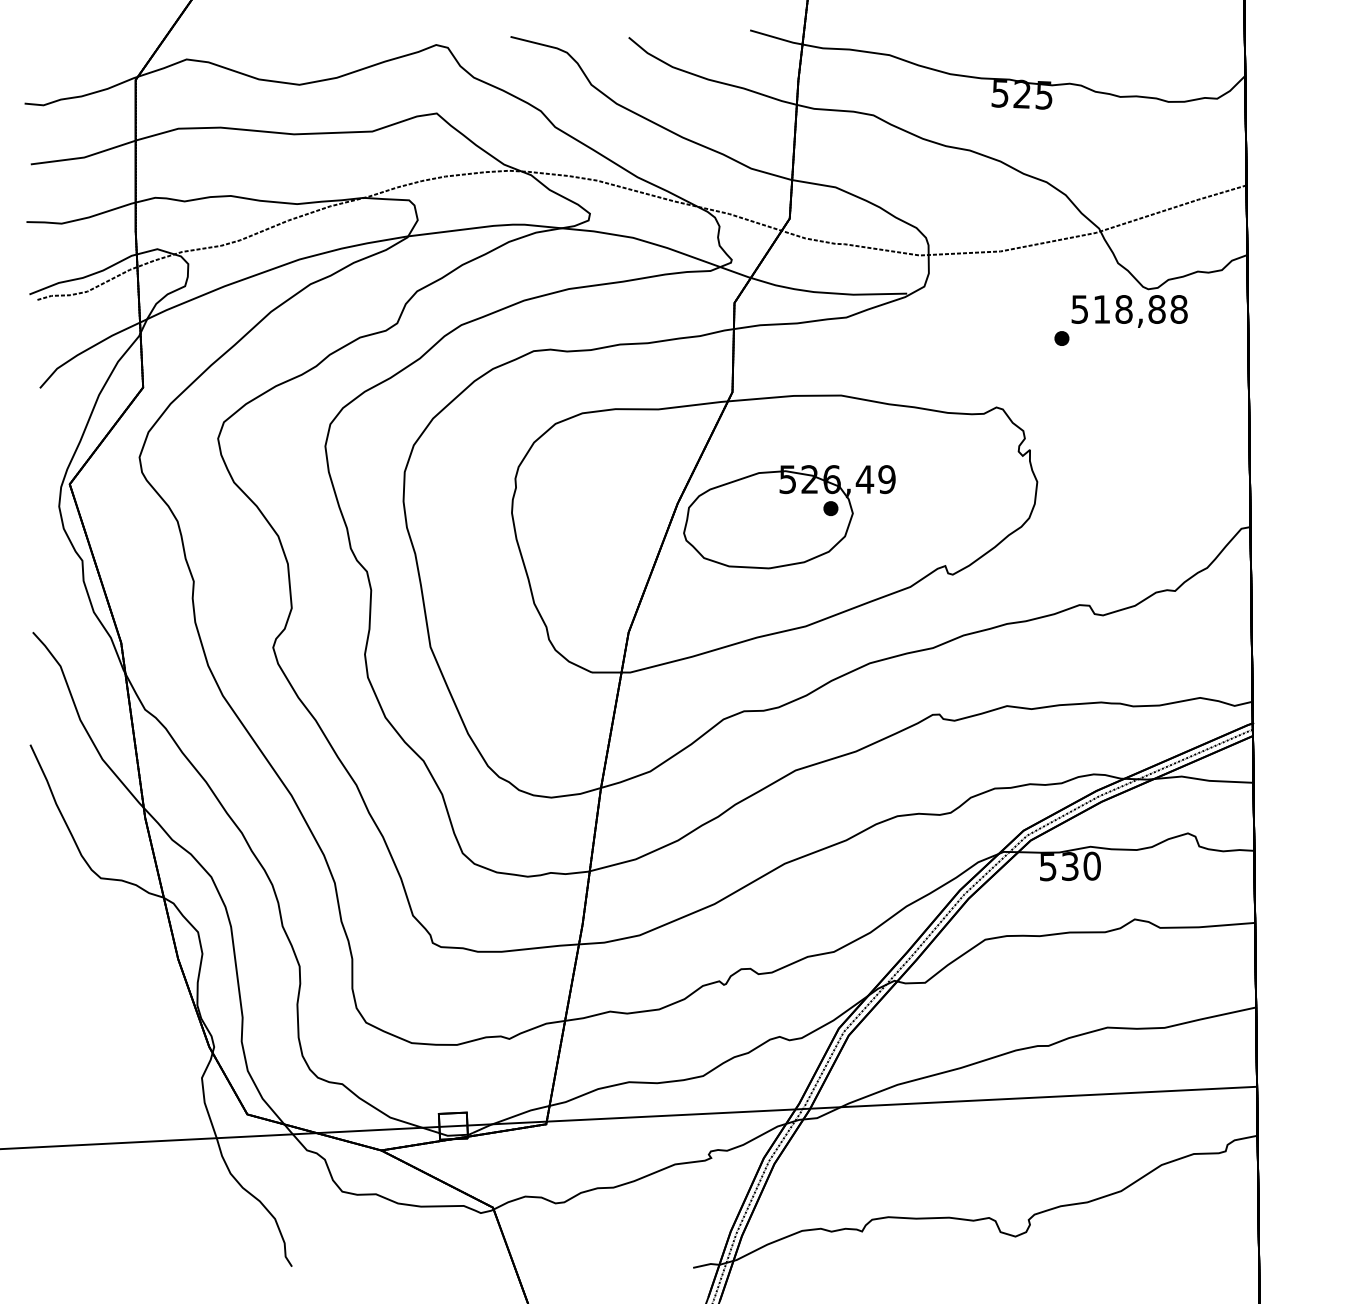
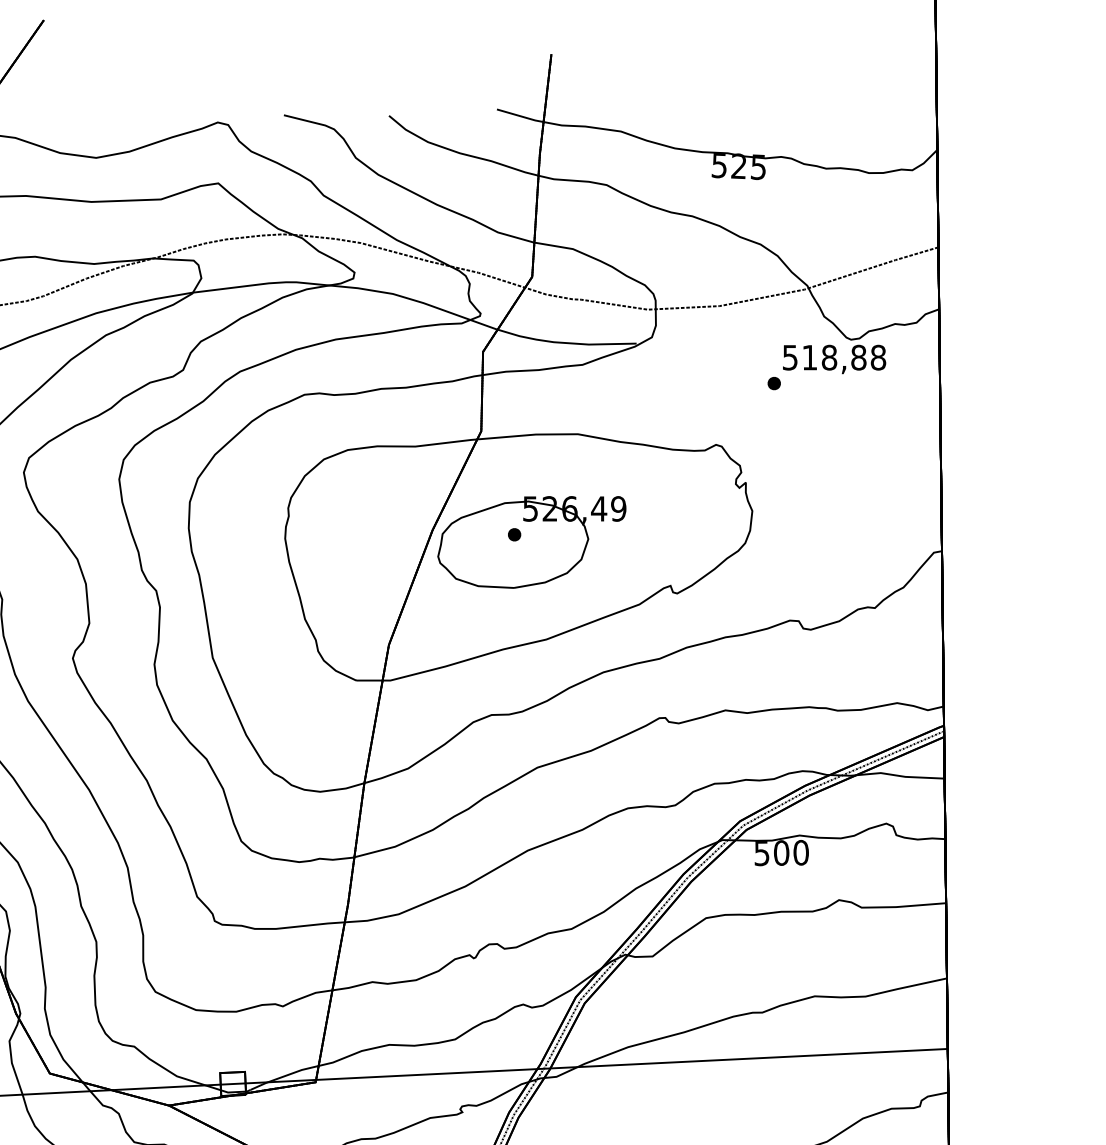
part: (830, 508) -> (514, 534), moved
text: (1069, 866) -> (780, 853), 530 -> 500

